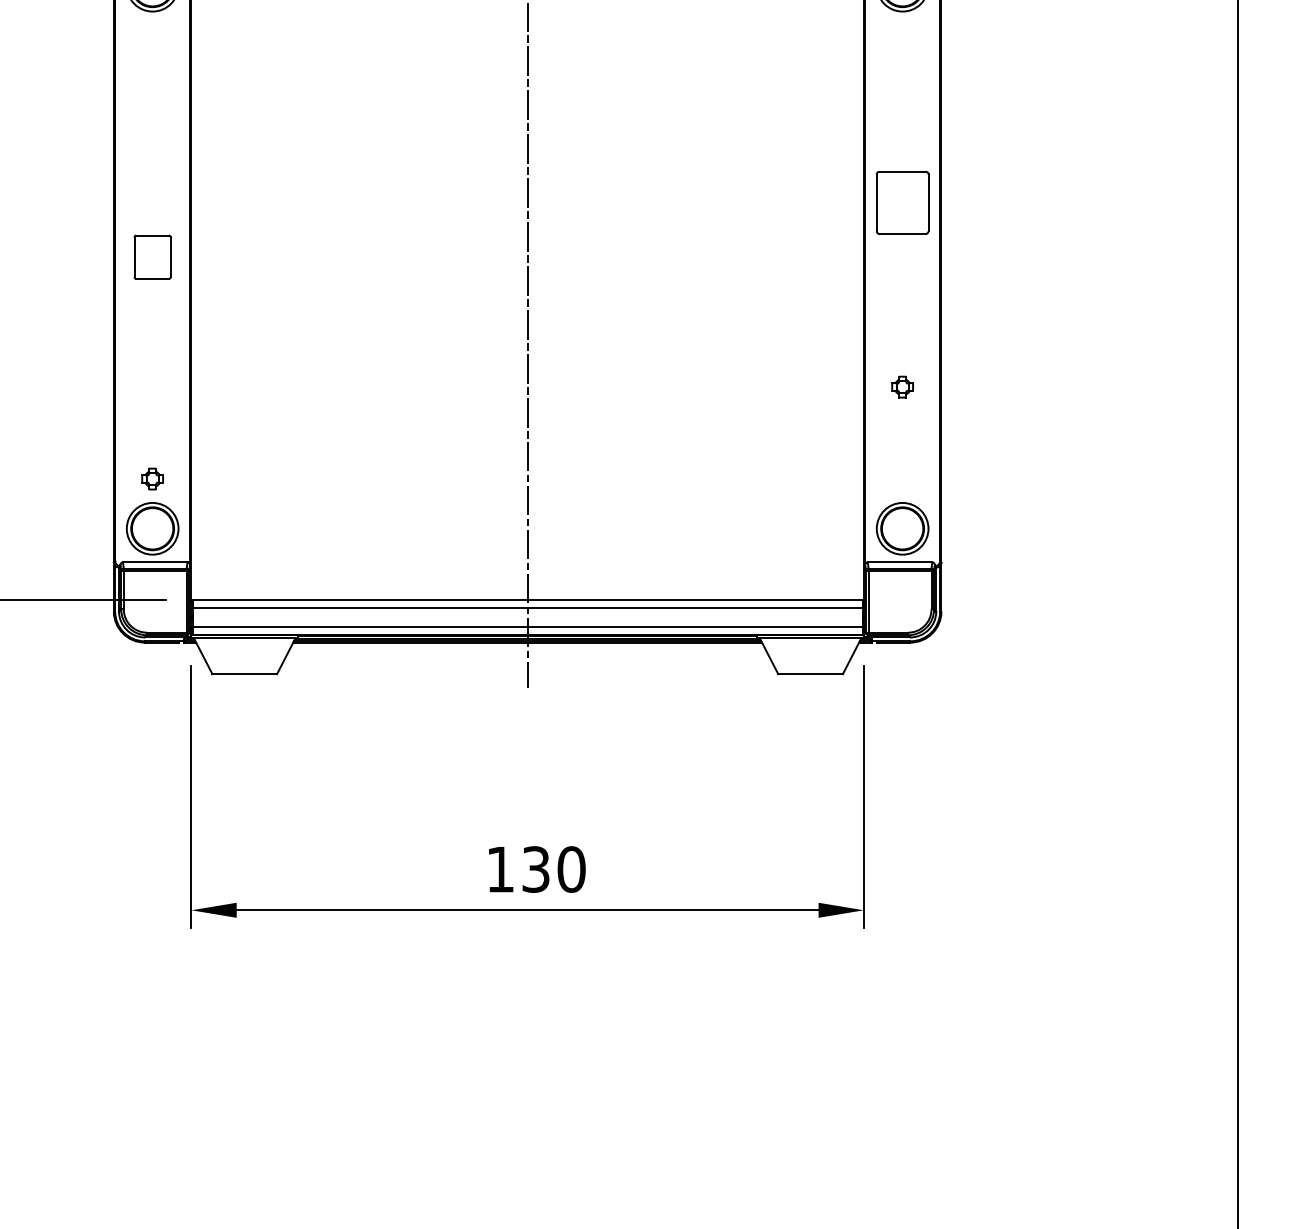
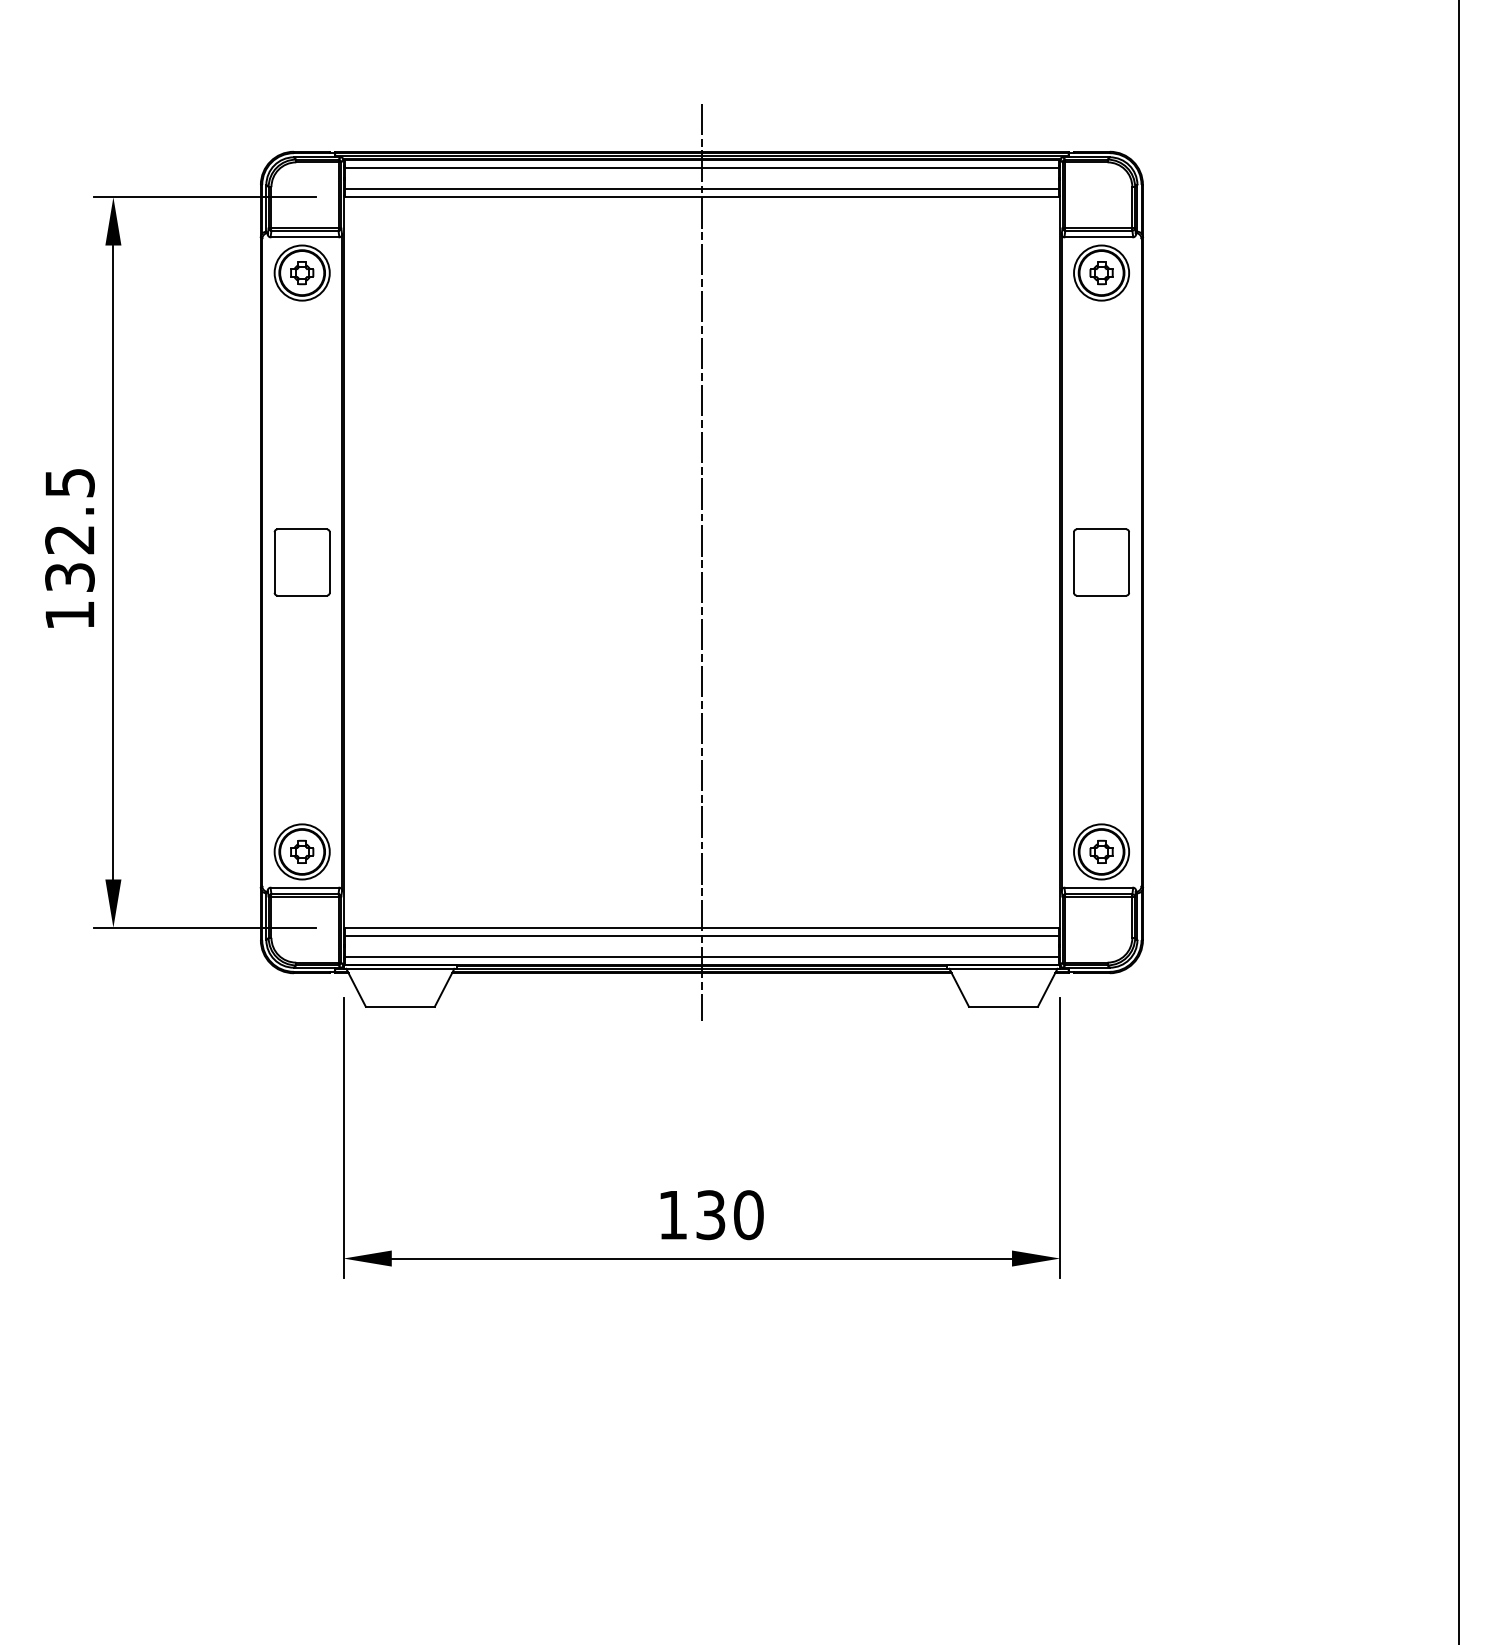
part: (902, 202) -> (1101, 562), moved
part: (151, 257) -> (301, 562), size x1.43
part: (902, 386) -> (1101, 851), moved
part: (152, 478) -> (302, 851), moved

